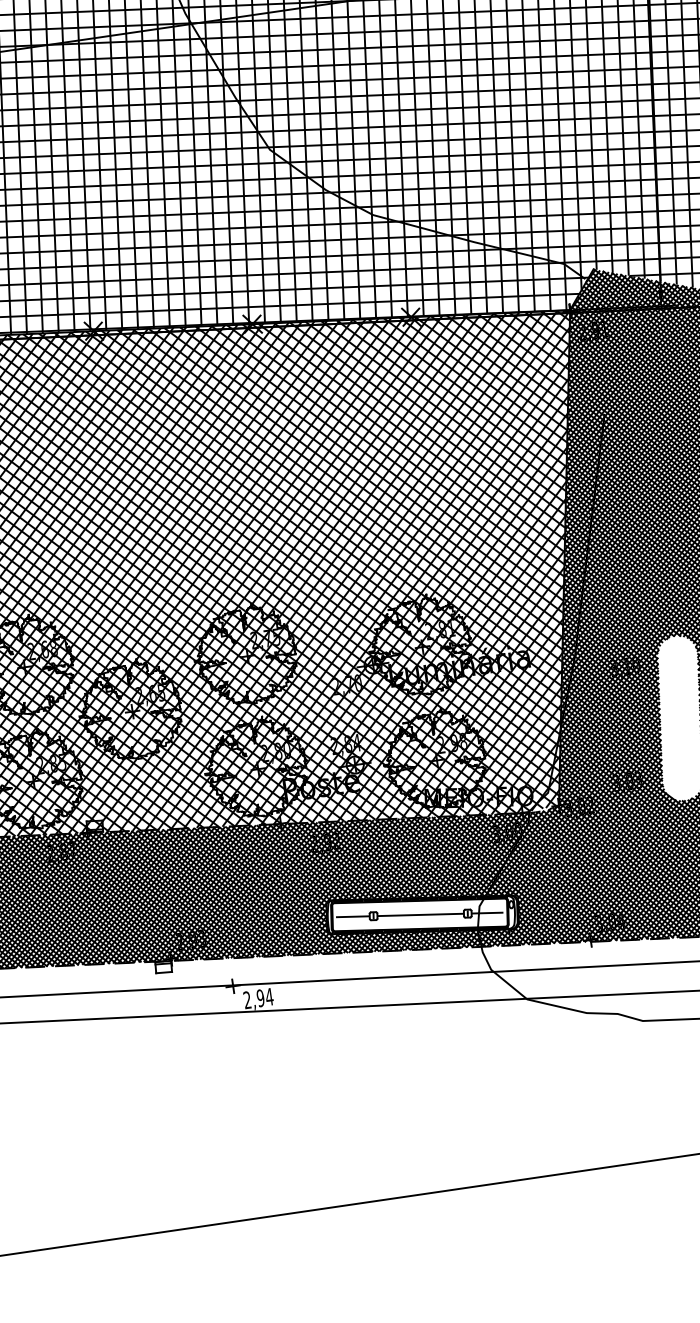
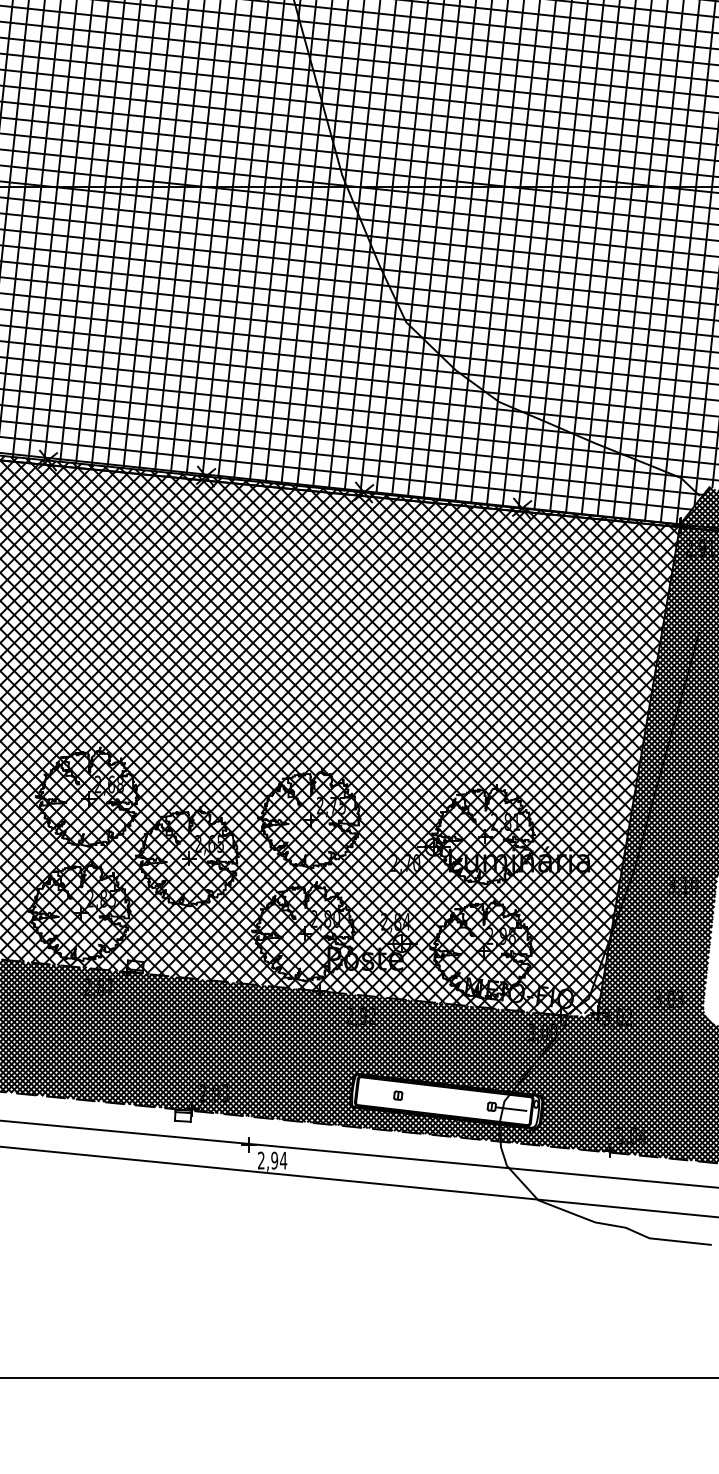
line: (420, 915) -> (444, 1101), removed
line: (352, 916) -> (377, 1093), removed

